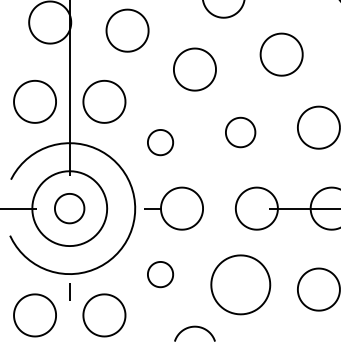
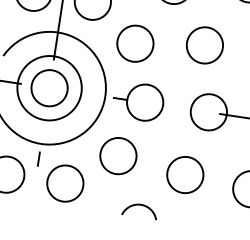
part: (240, 132) -> (204, 45), size x1.43
part: (160, 142) -> (135, 43), size x1.67
part: (69, 208) -> (49, 88), size x1.43
part: (160, 274) -> (118, 155), size x1.67
part: (240, 284) -> (185, 174), size x0.71

